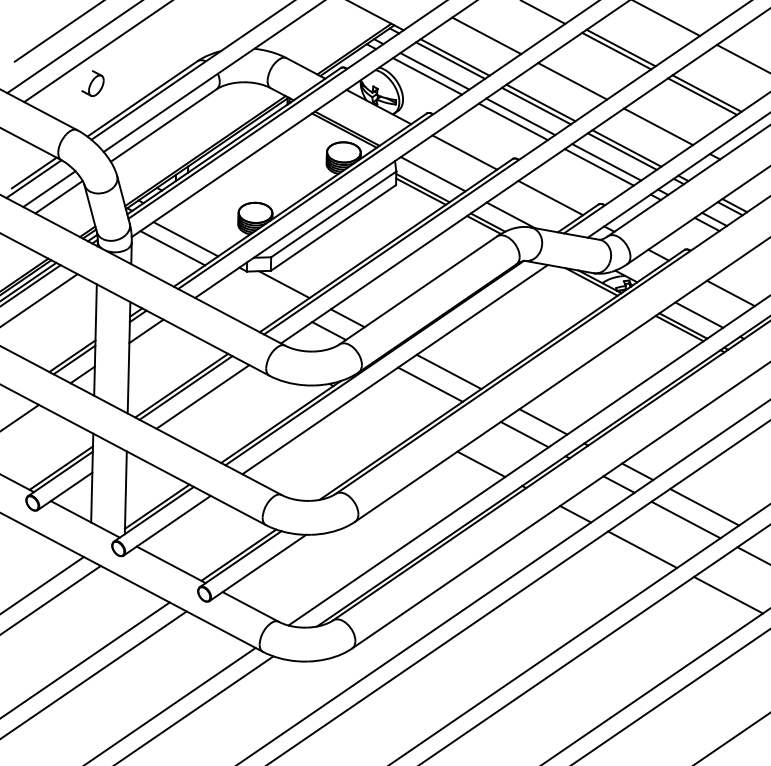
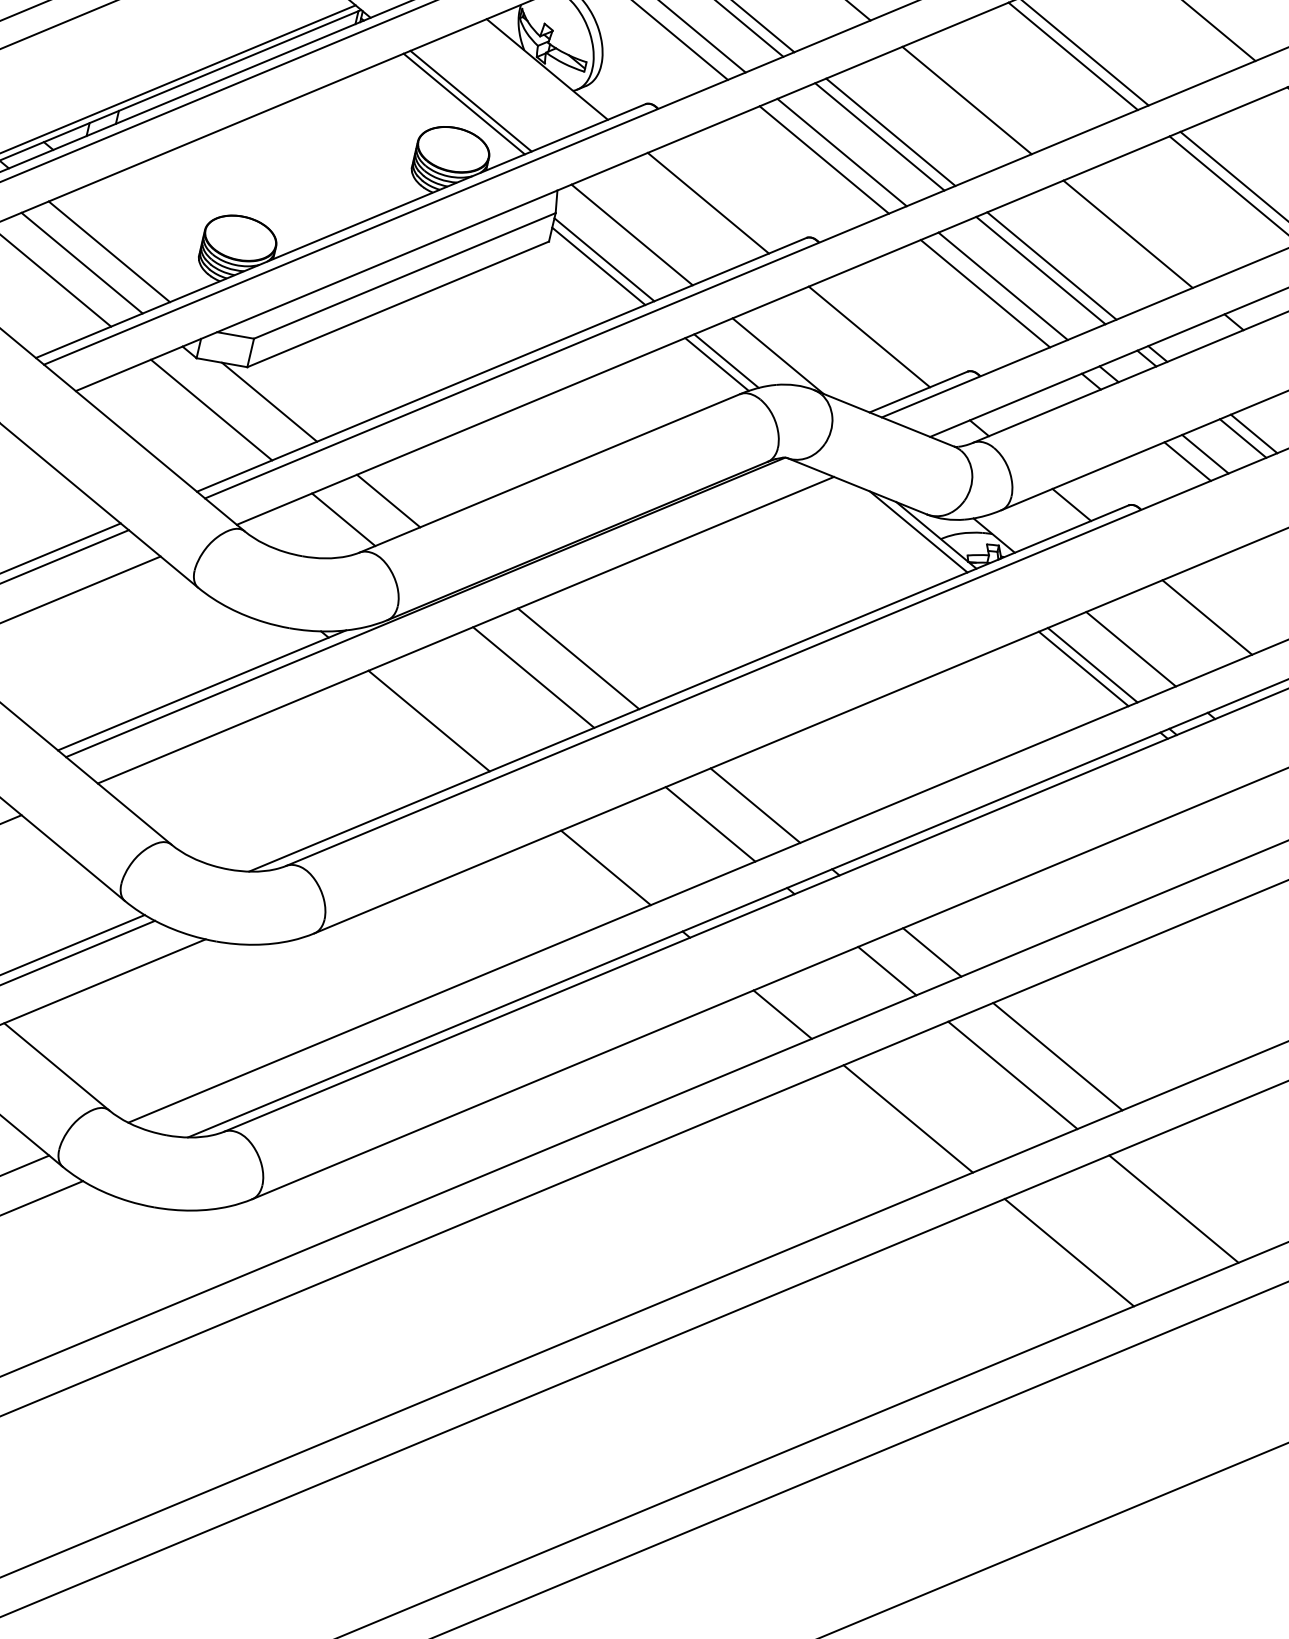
line: (196, 231) -> (107, 251), added
line: (258, 293) -> (211, 409), added
line: (386, 414) -> (427, 720), added

